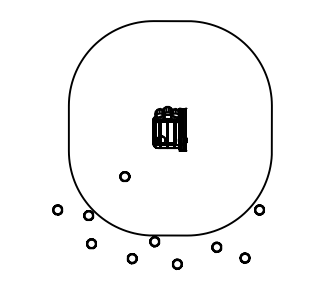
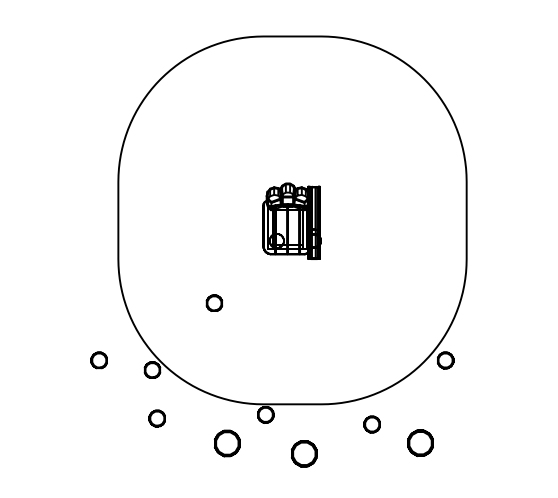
part: (244, 257) -> (419, 442), size x1.6
part: (131, 258) -> (225, 443), size x1.6
part: (177, 263) -> (304, 452), size x1.6

